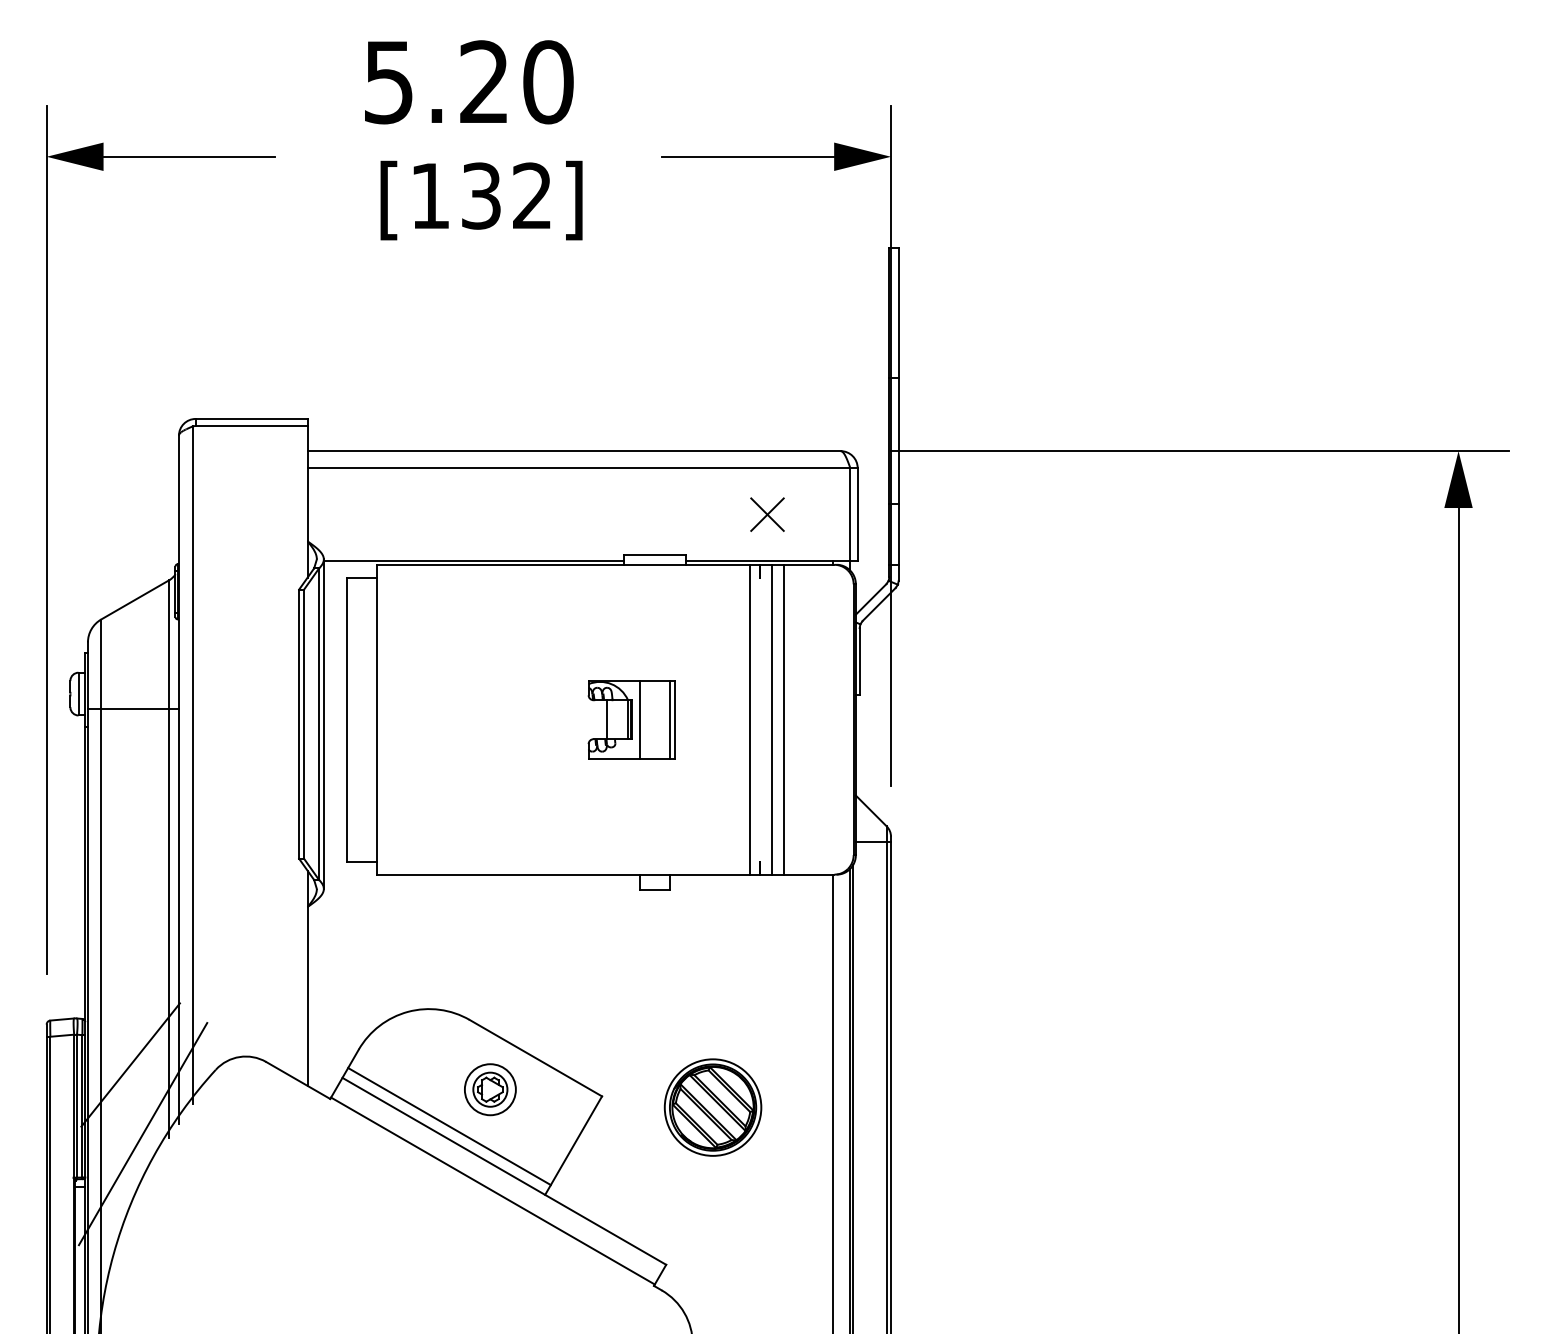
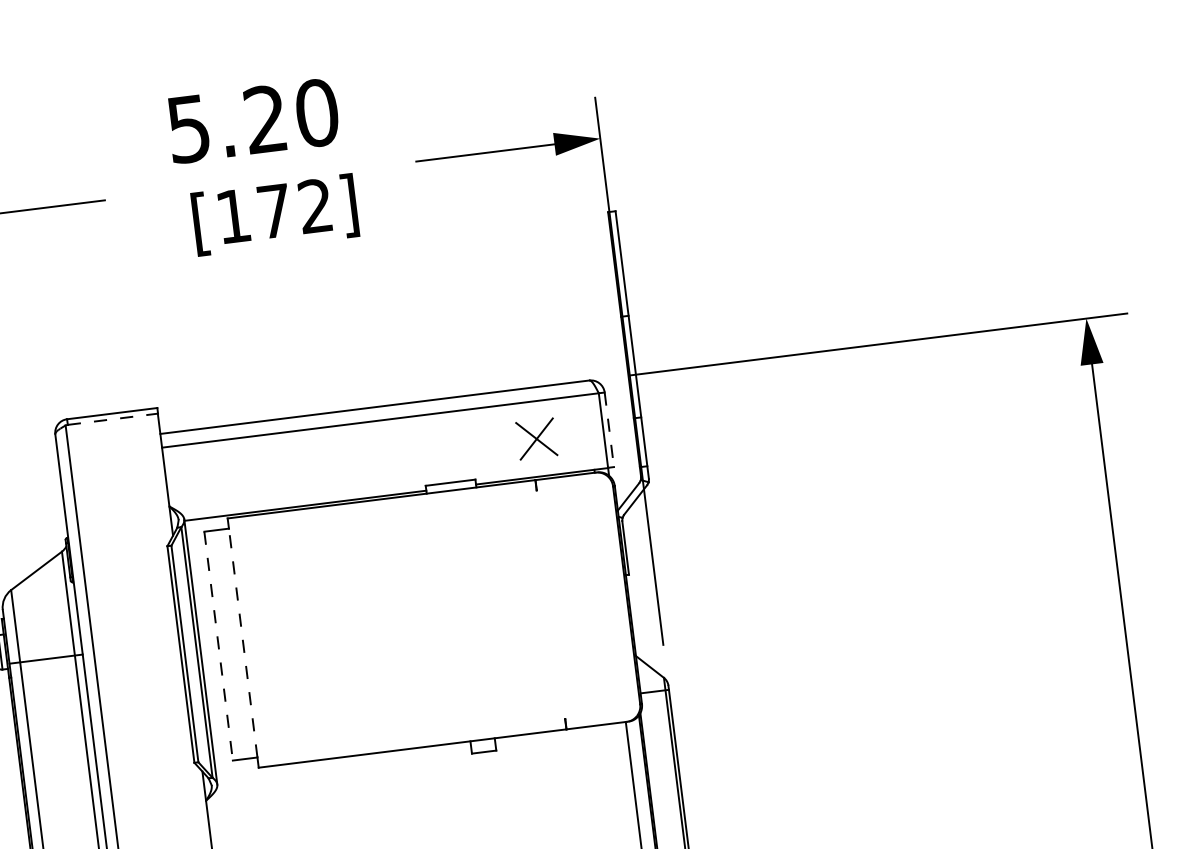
text: (481, 195) -> (274, 210), [132] -> [172]
line: (251, 425) -> (112, 418), solid -> dashed
part: (767, 514) -> (536, 438), size x1.4
line: (857, 515) -> (609, 430), solid -> dashed
line: (377, 719) -> (243, 642), solid -> dashed
part: (631, 719) -> (447, 617), removed
line: (749, 719) -> (542, 605), removed
line: (772, 719) -> (561, 603), removed
line: (783, 719) -> (570, 602), removed
line: (346, 720) -> (218, 646), solid -> dashed

